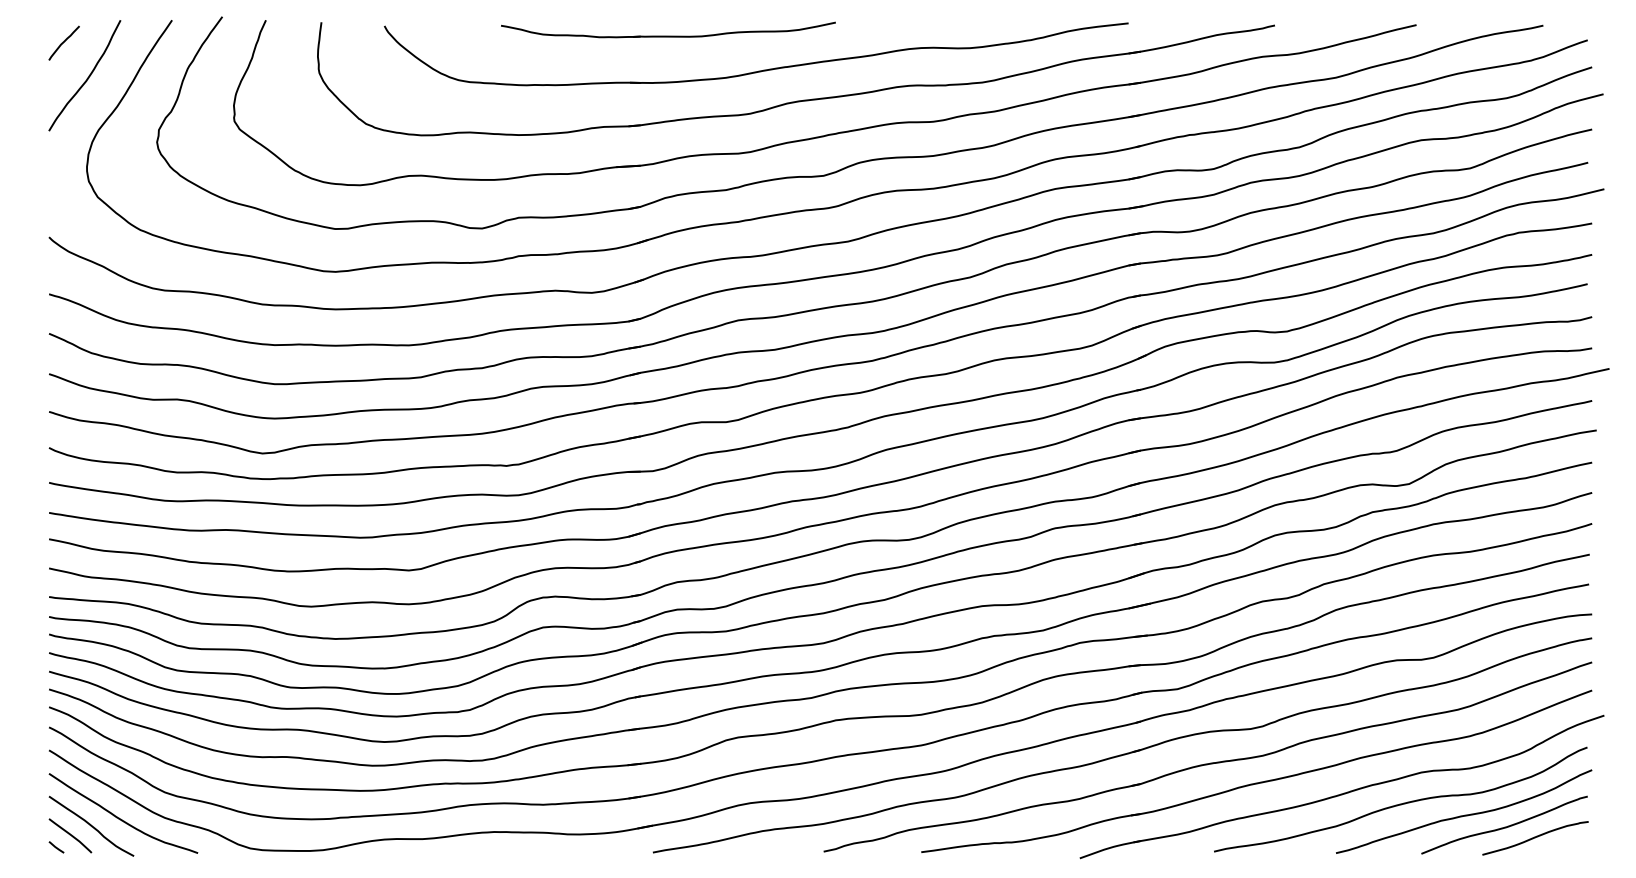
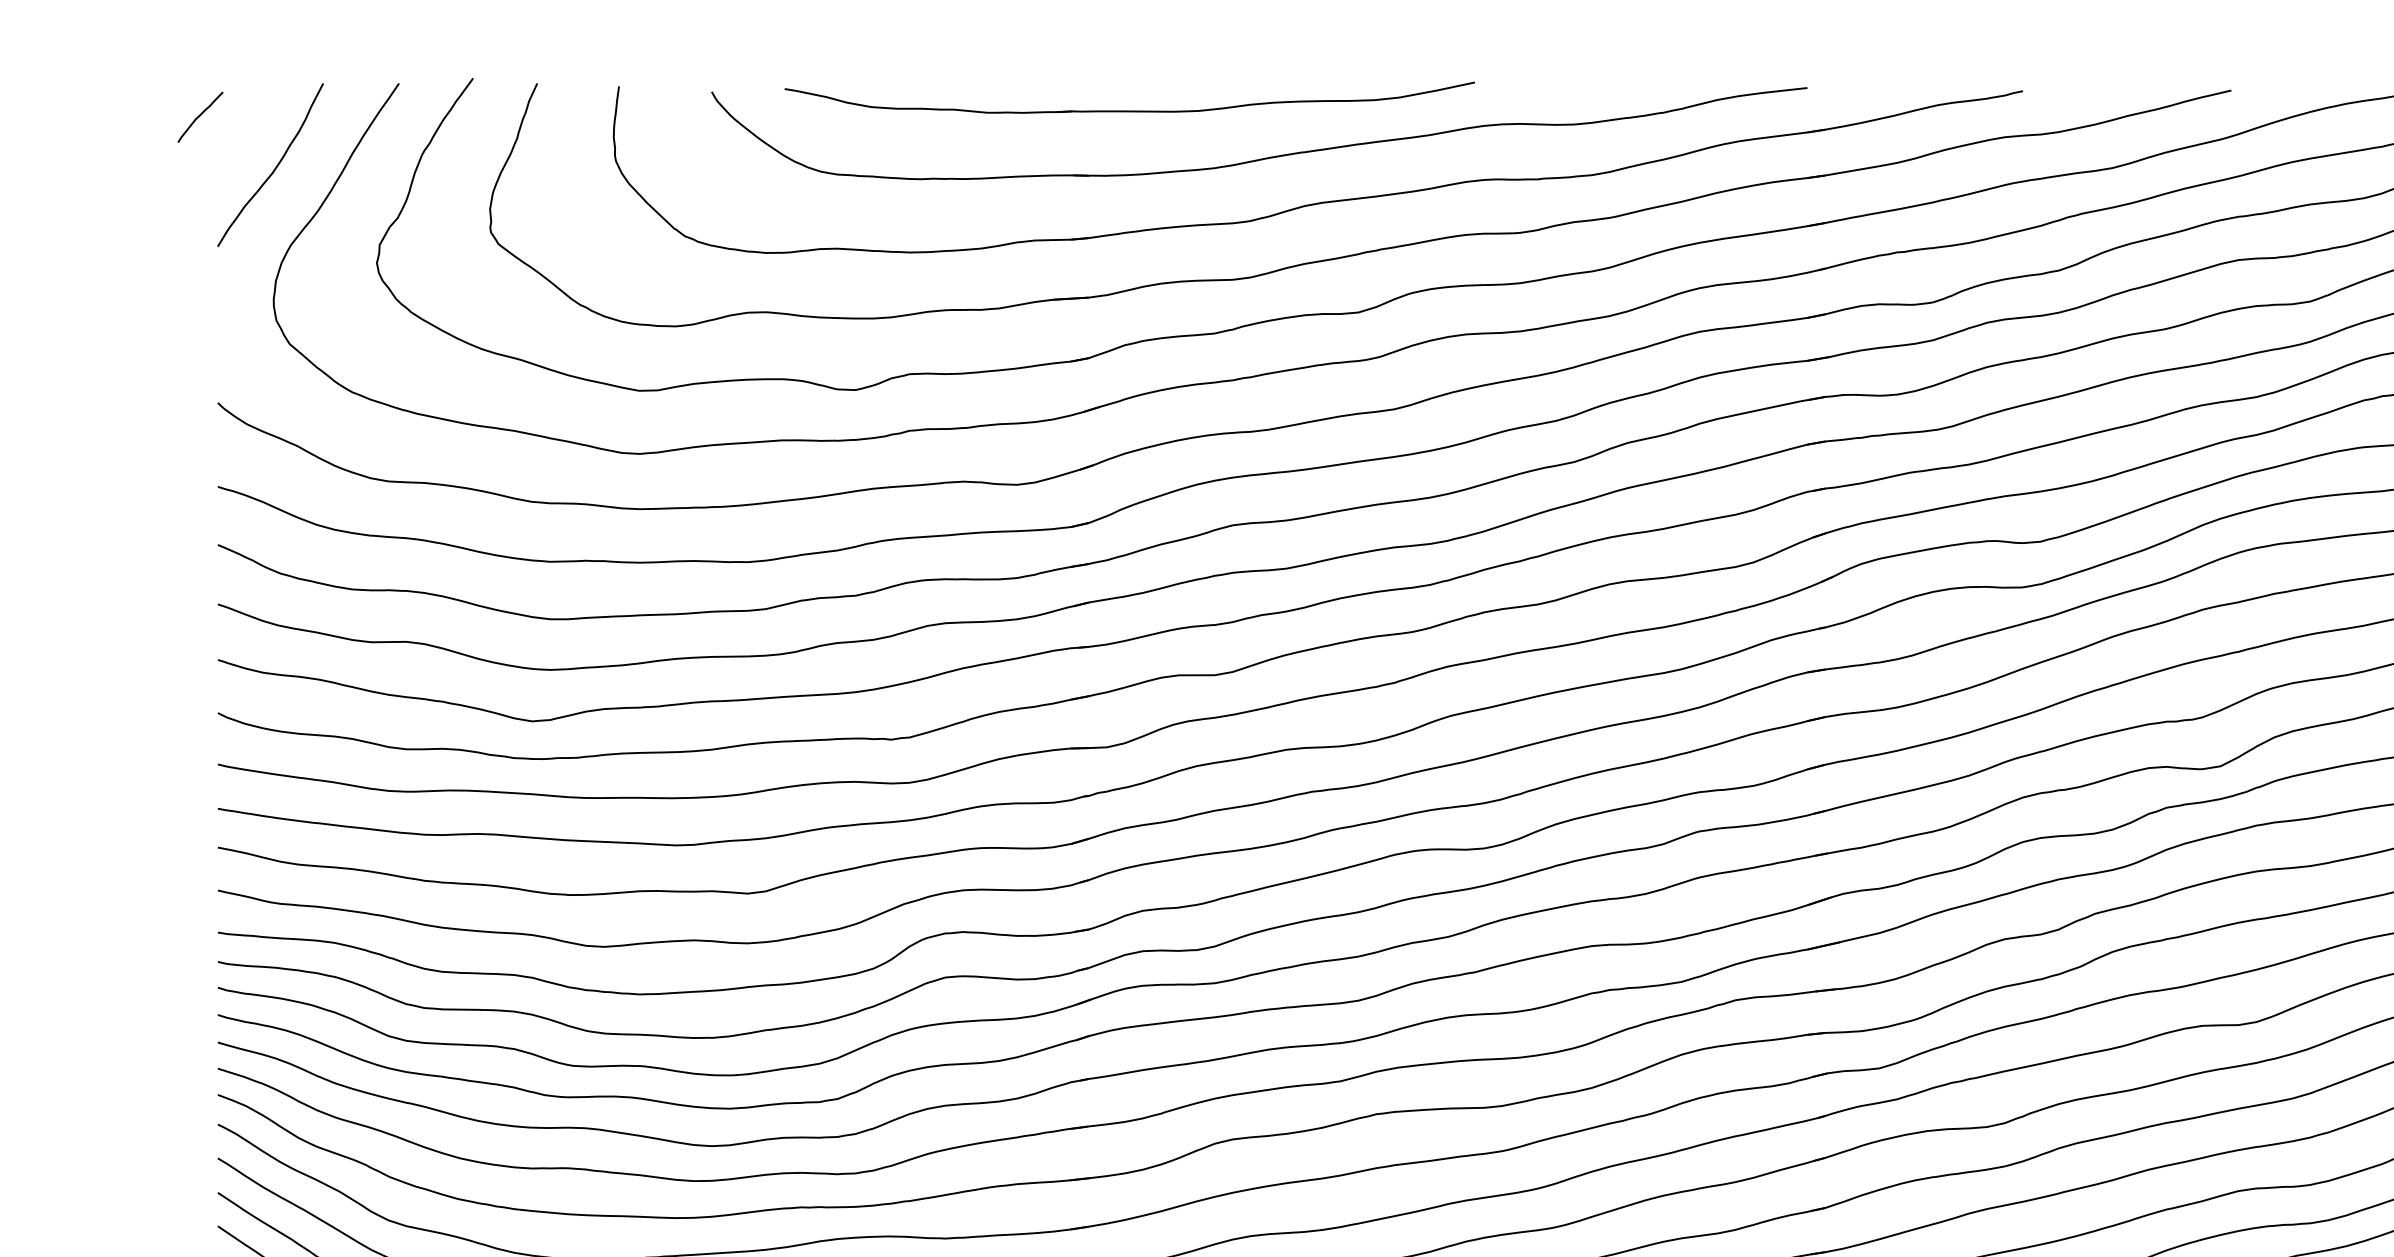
part: (668, 29) -> (1129, 97), size x1.4
curve: (63, 42) -> (199, 116), moved

